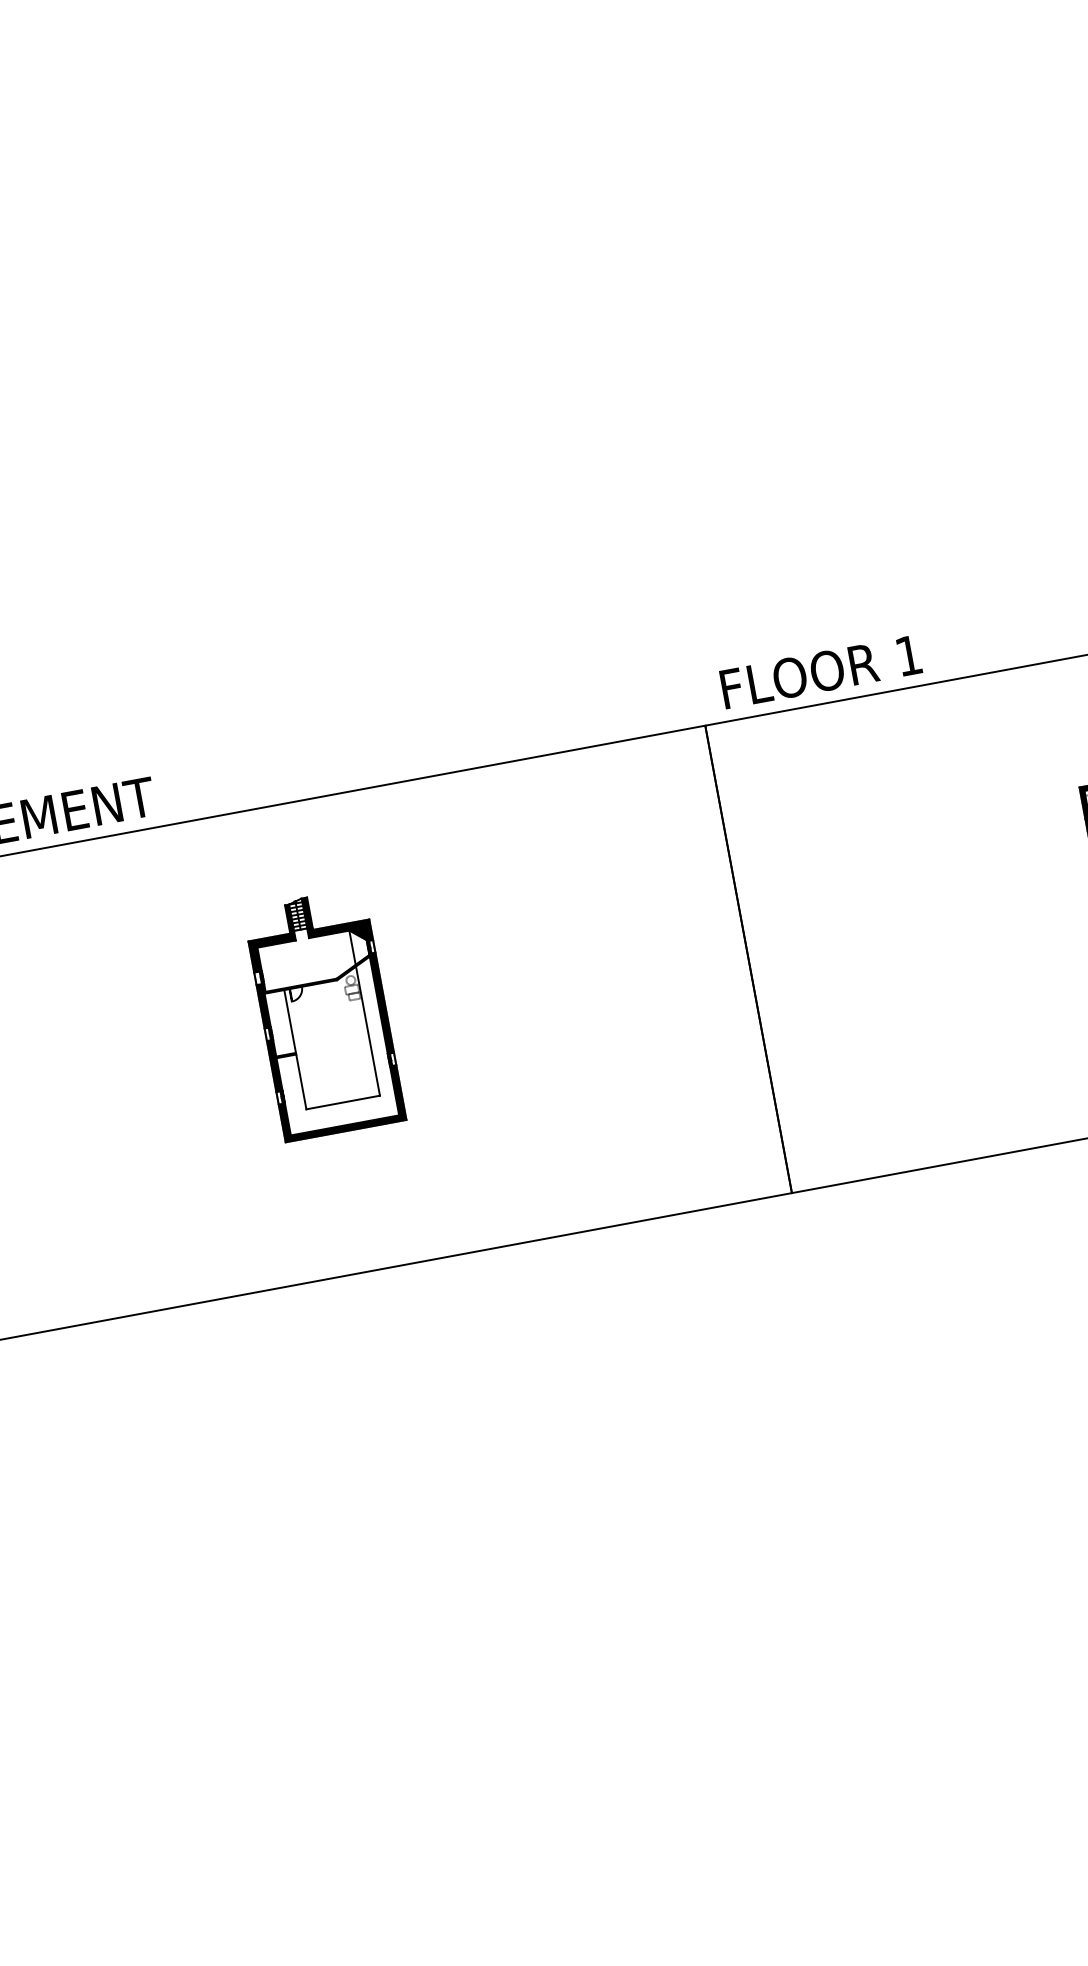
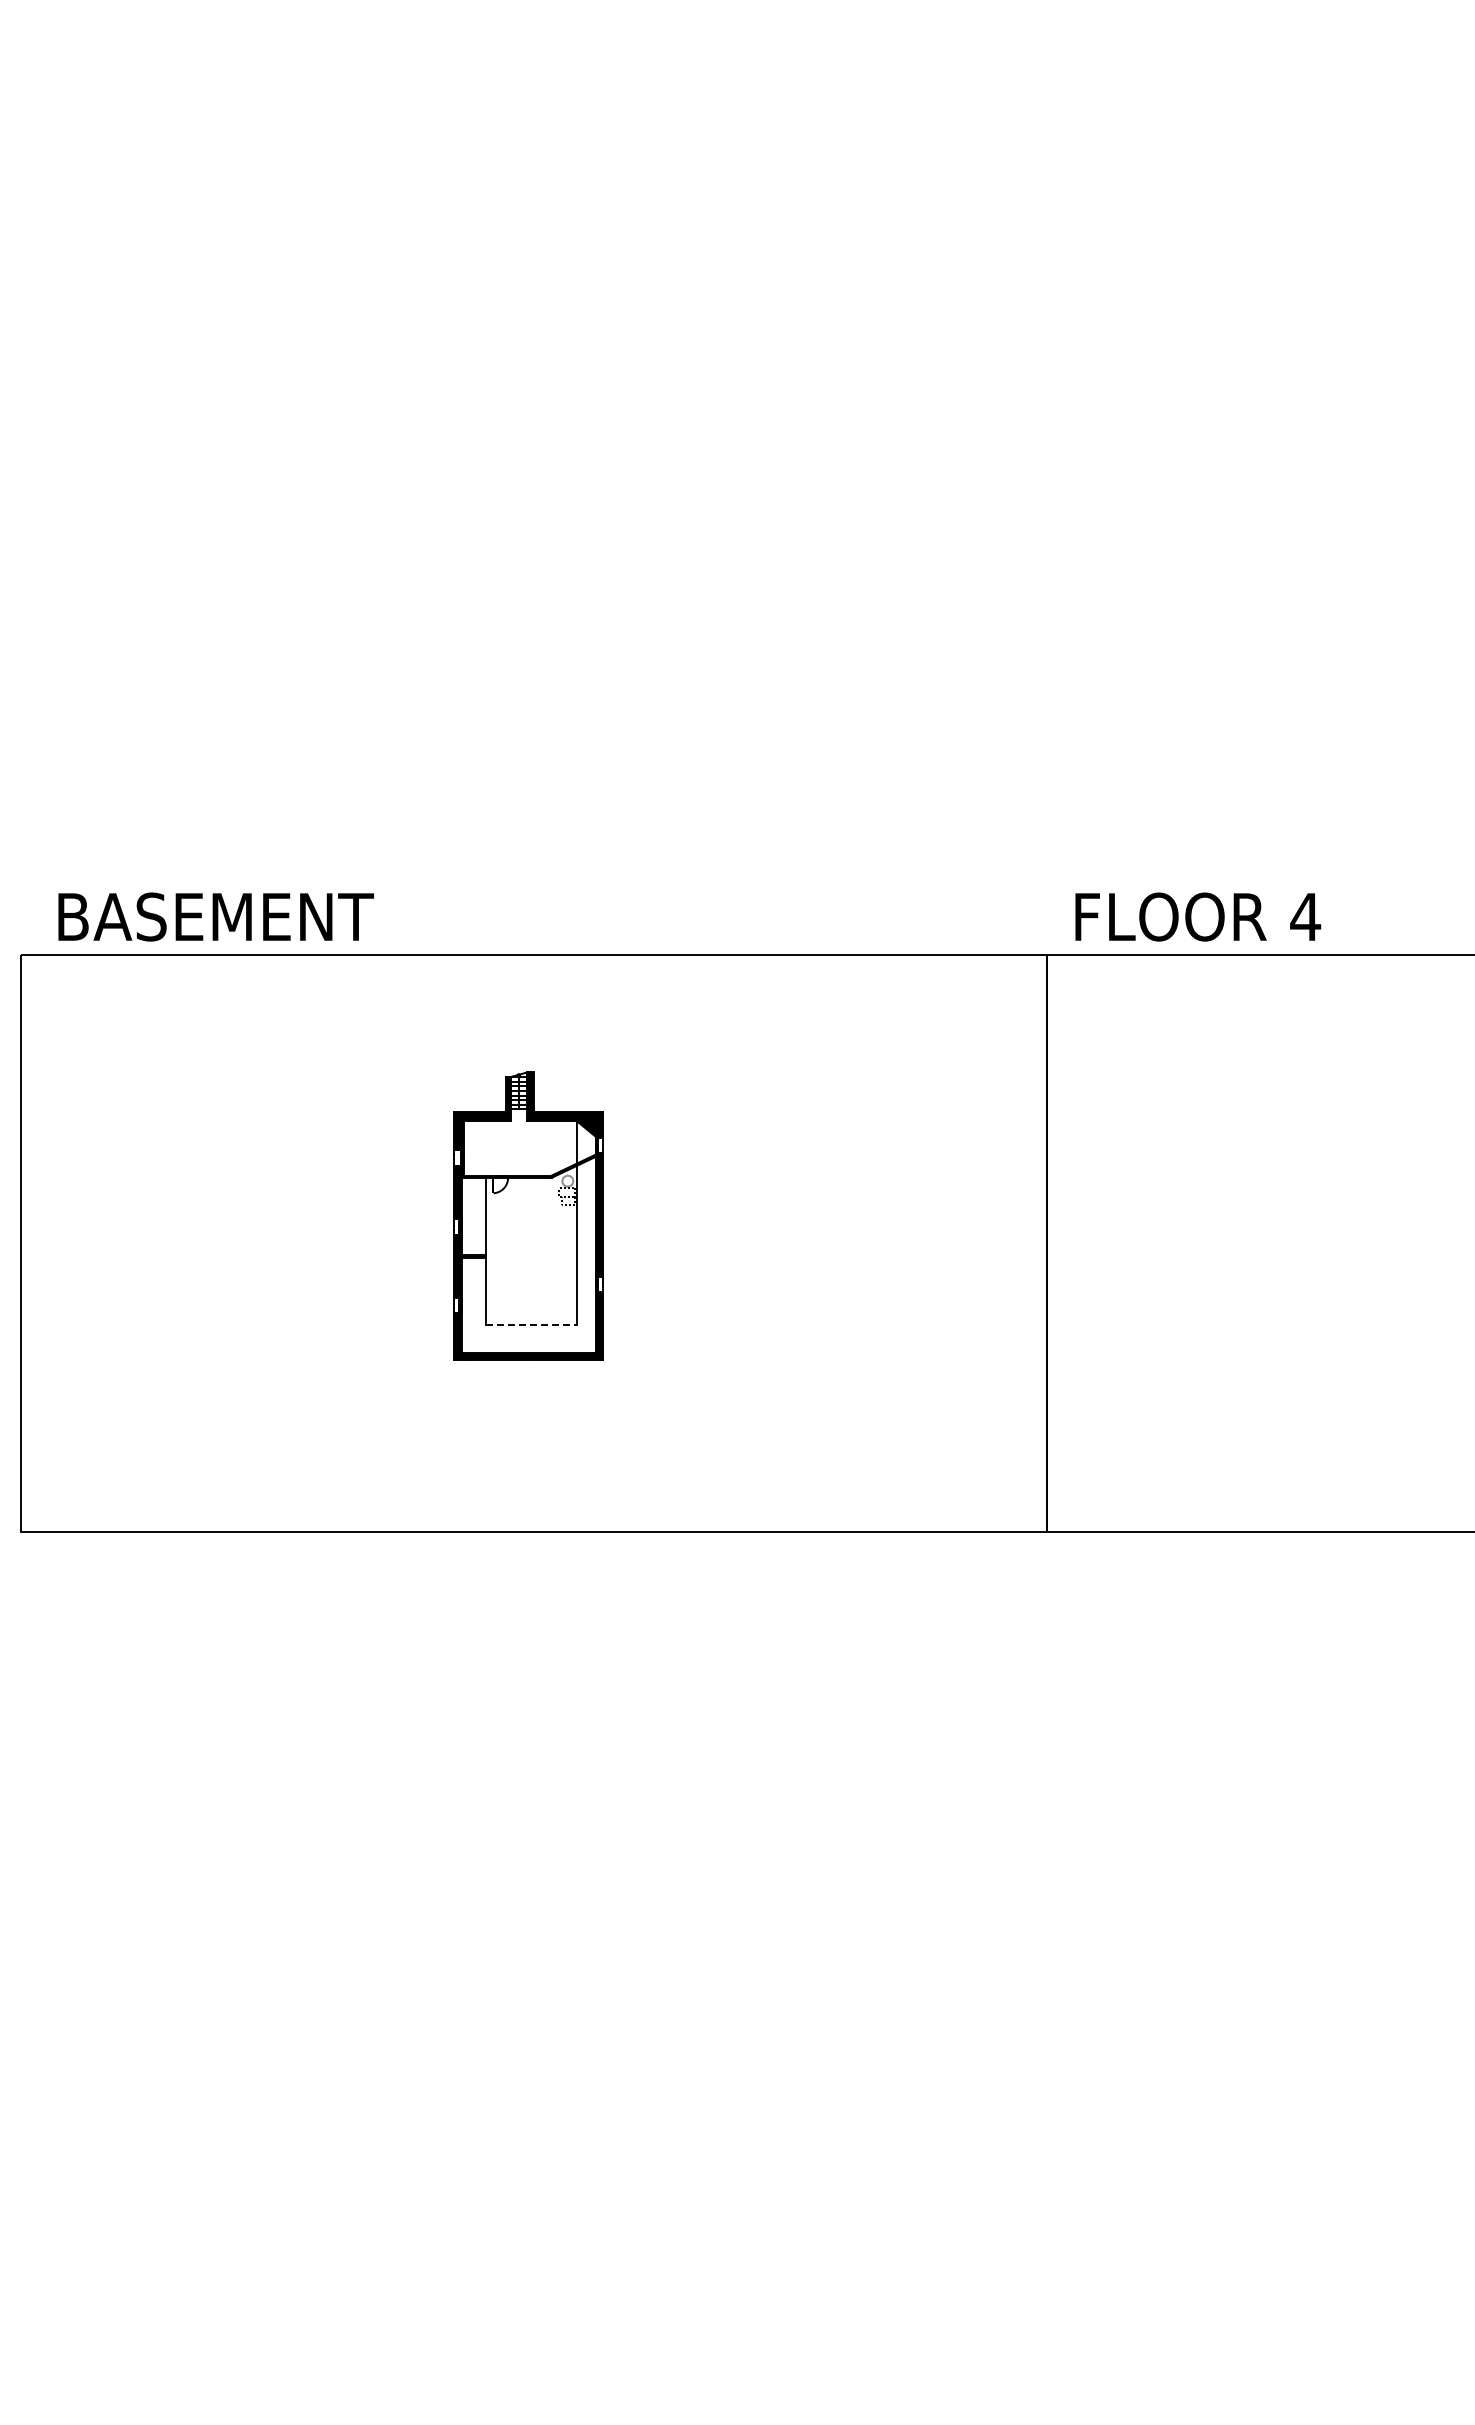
text: (908, 655) -> (1305, 916), 1 -> 4
line: (343, 1102) -> (532, 1325), solid -> dashed

